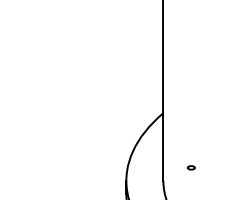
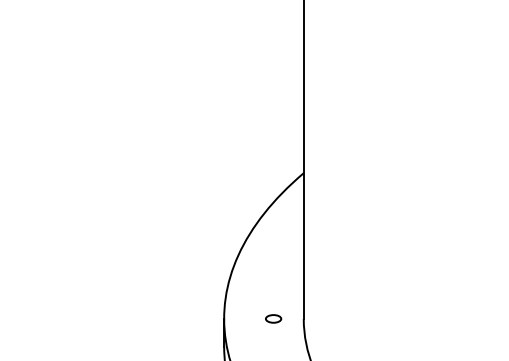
part: (190, 167) -> (271, 318), moved

